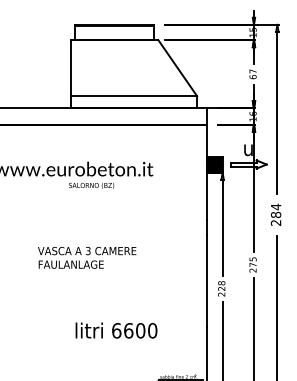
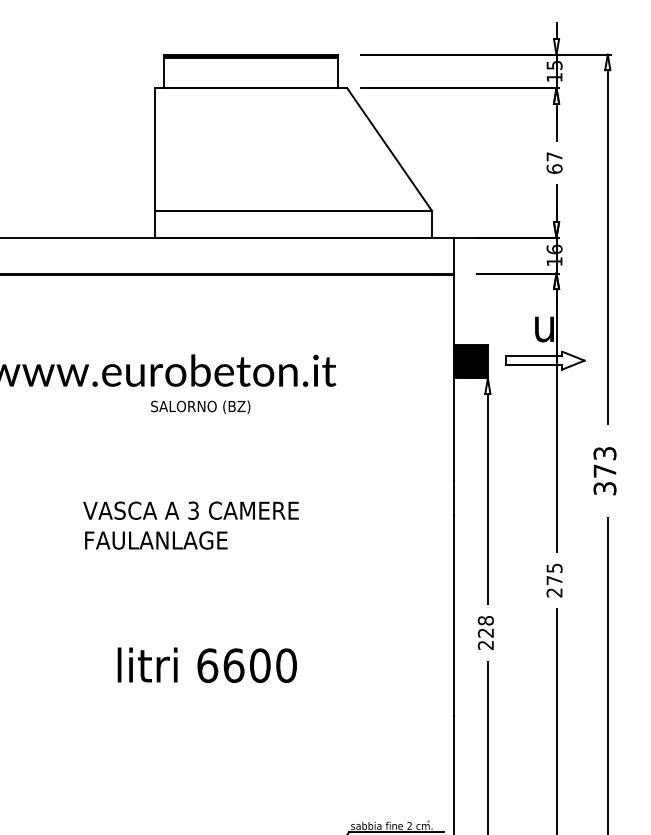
text: (275, 214) -> (603, 470), 284 -> 373
text: (87, 257) -> (191, 524), moved
text: (116, 330) -> (207, 665), moved

